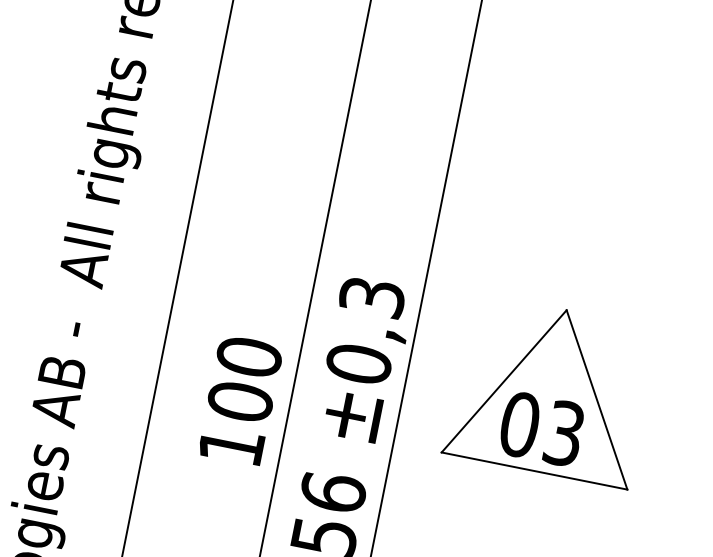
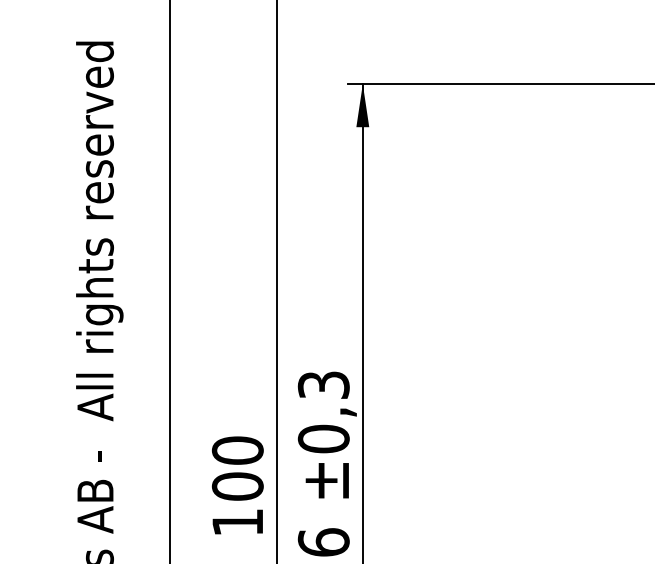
part: (550, 390) -> (476, 429), removed

